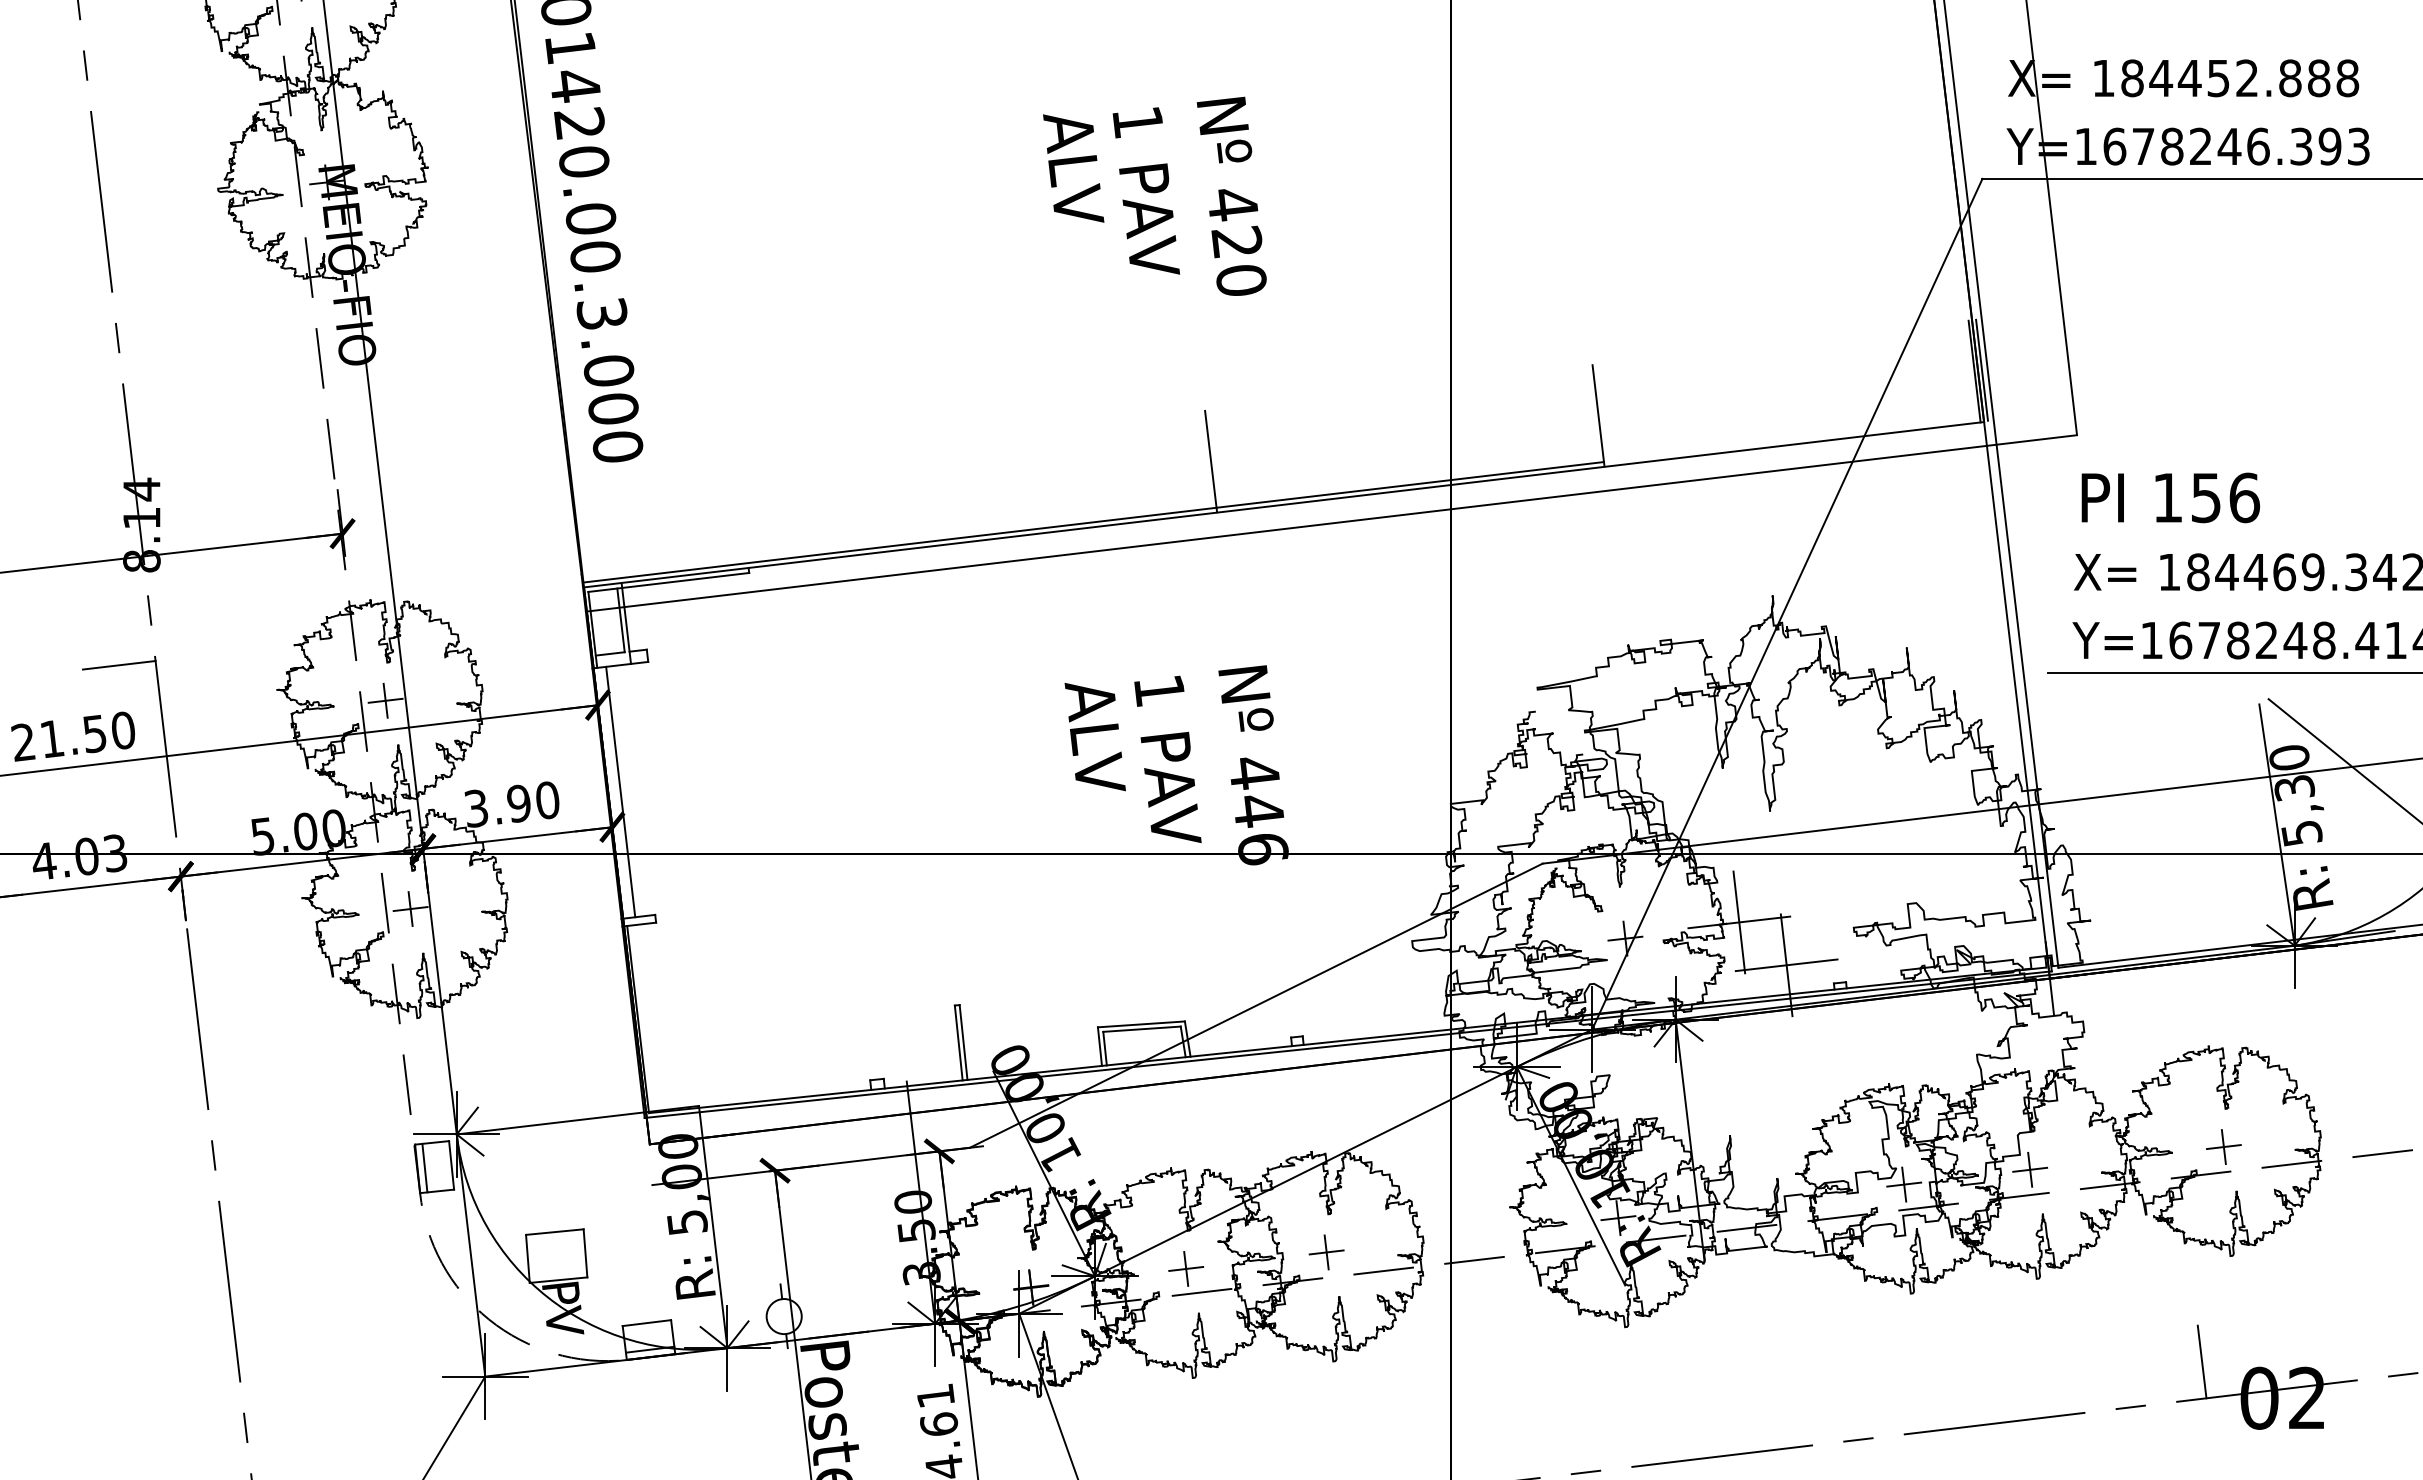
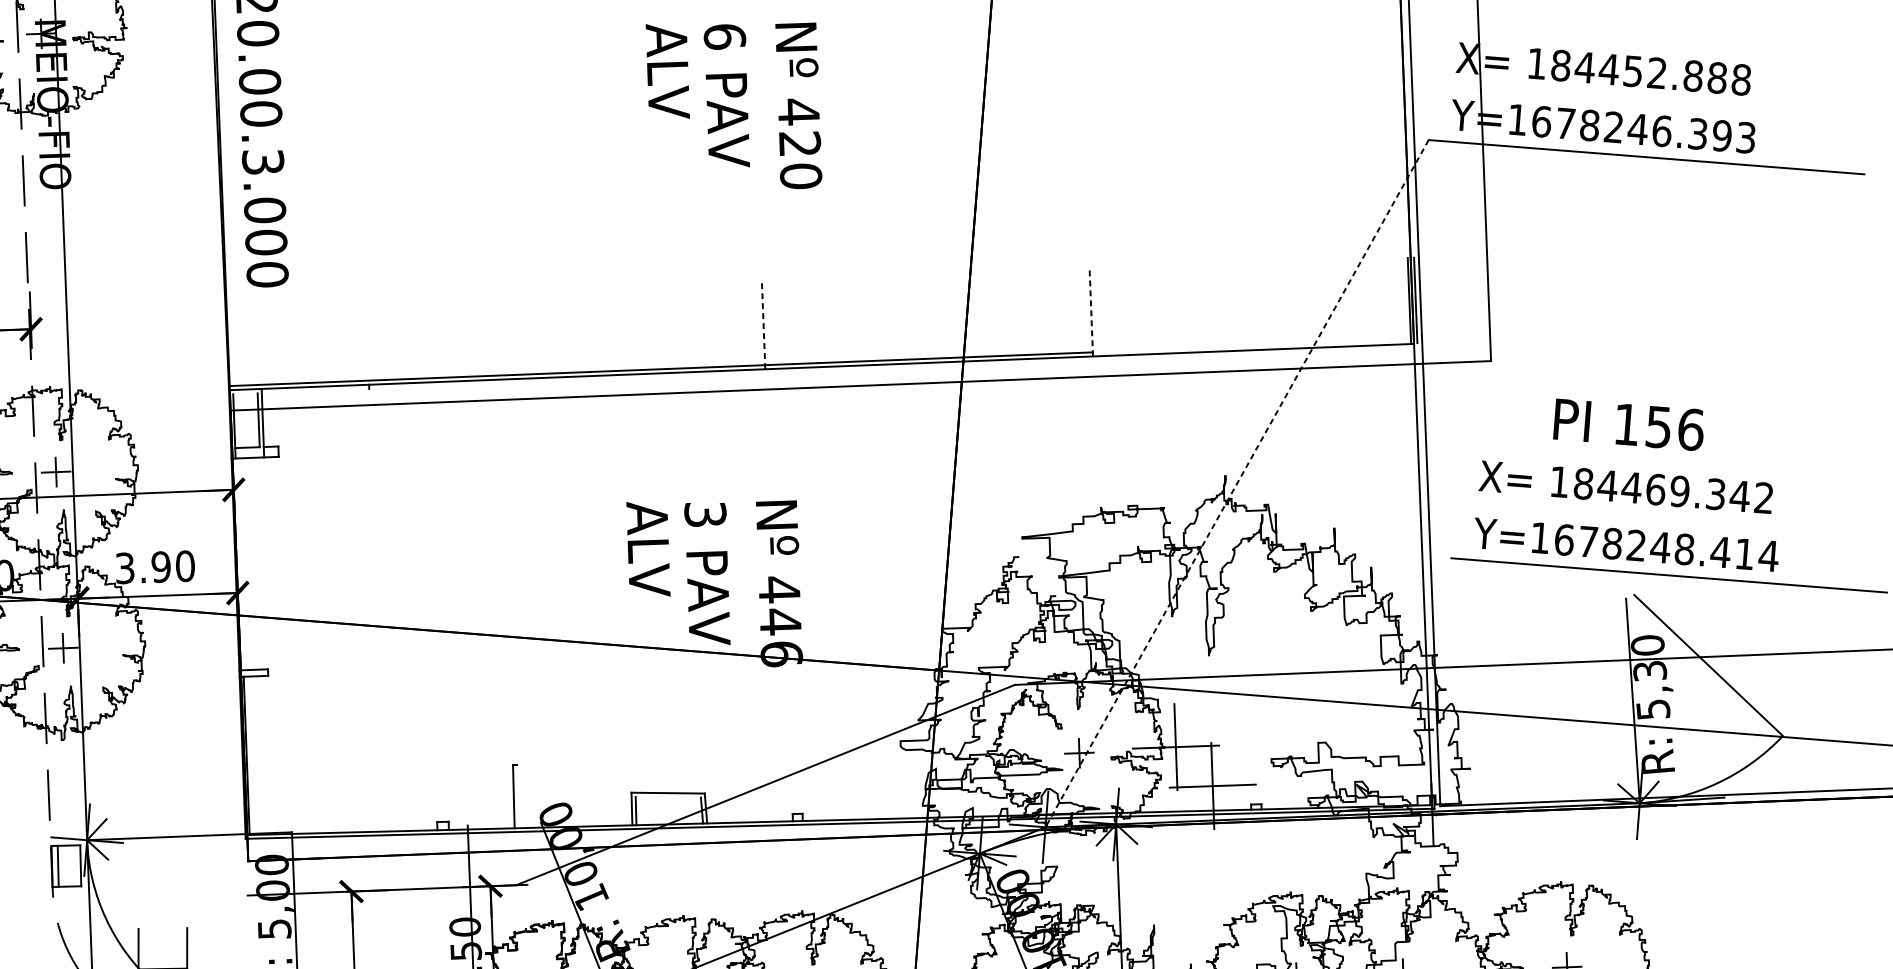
text: (1137, 122) -> (724, 37), 1 -> 6
line: (1598, 415) -> (1091, 313), solid -> dashed
line: (1211, 461) -> (764, 326), solid -> dashed
text: (2170, 497) -> (1628, 424), moved
line: (668, 581) -> (301, 390), removed
line: (1787, 604) -> (1237, 483), solid -> dashed
text: (1159, 690) -> (705, 514), 1 -> 3
line: (620, 791) -> (246, 563), removed
line: (1141, 1028) -> (667, 796), removed
line: (963, 1042) -> (517, 796), removed
line: (554, 1231) -> (162, 927), removed

